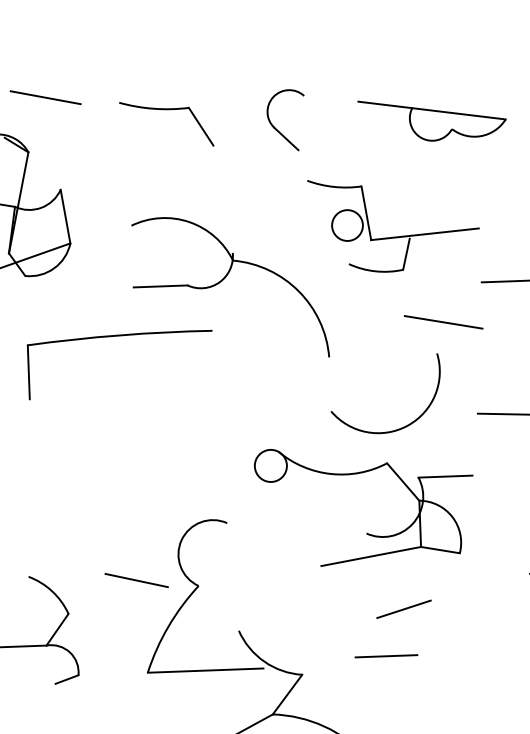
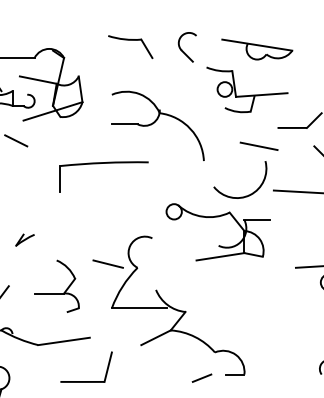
line: (44, 96) -> (72, 31), removed
part: (394, 223) -> (247, 89), moved
part: (109, 339) -> (99, 164), moved
arc: (397, 427) -> (245, 195), moved
line: (404, 609) -> (235, 282), removed
line: (385, 656) -> (225, 304), removed

